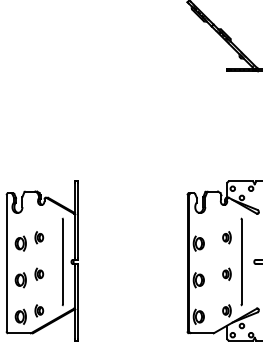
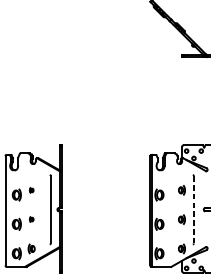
part: (39, 237) -> (31, 190), size x0.6
line: (241, 261) -> (193, 209), solid -> dashed
part: (39, 273) -> (31, 218), size x0.6

